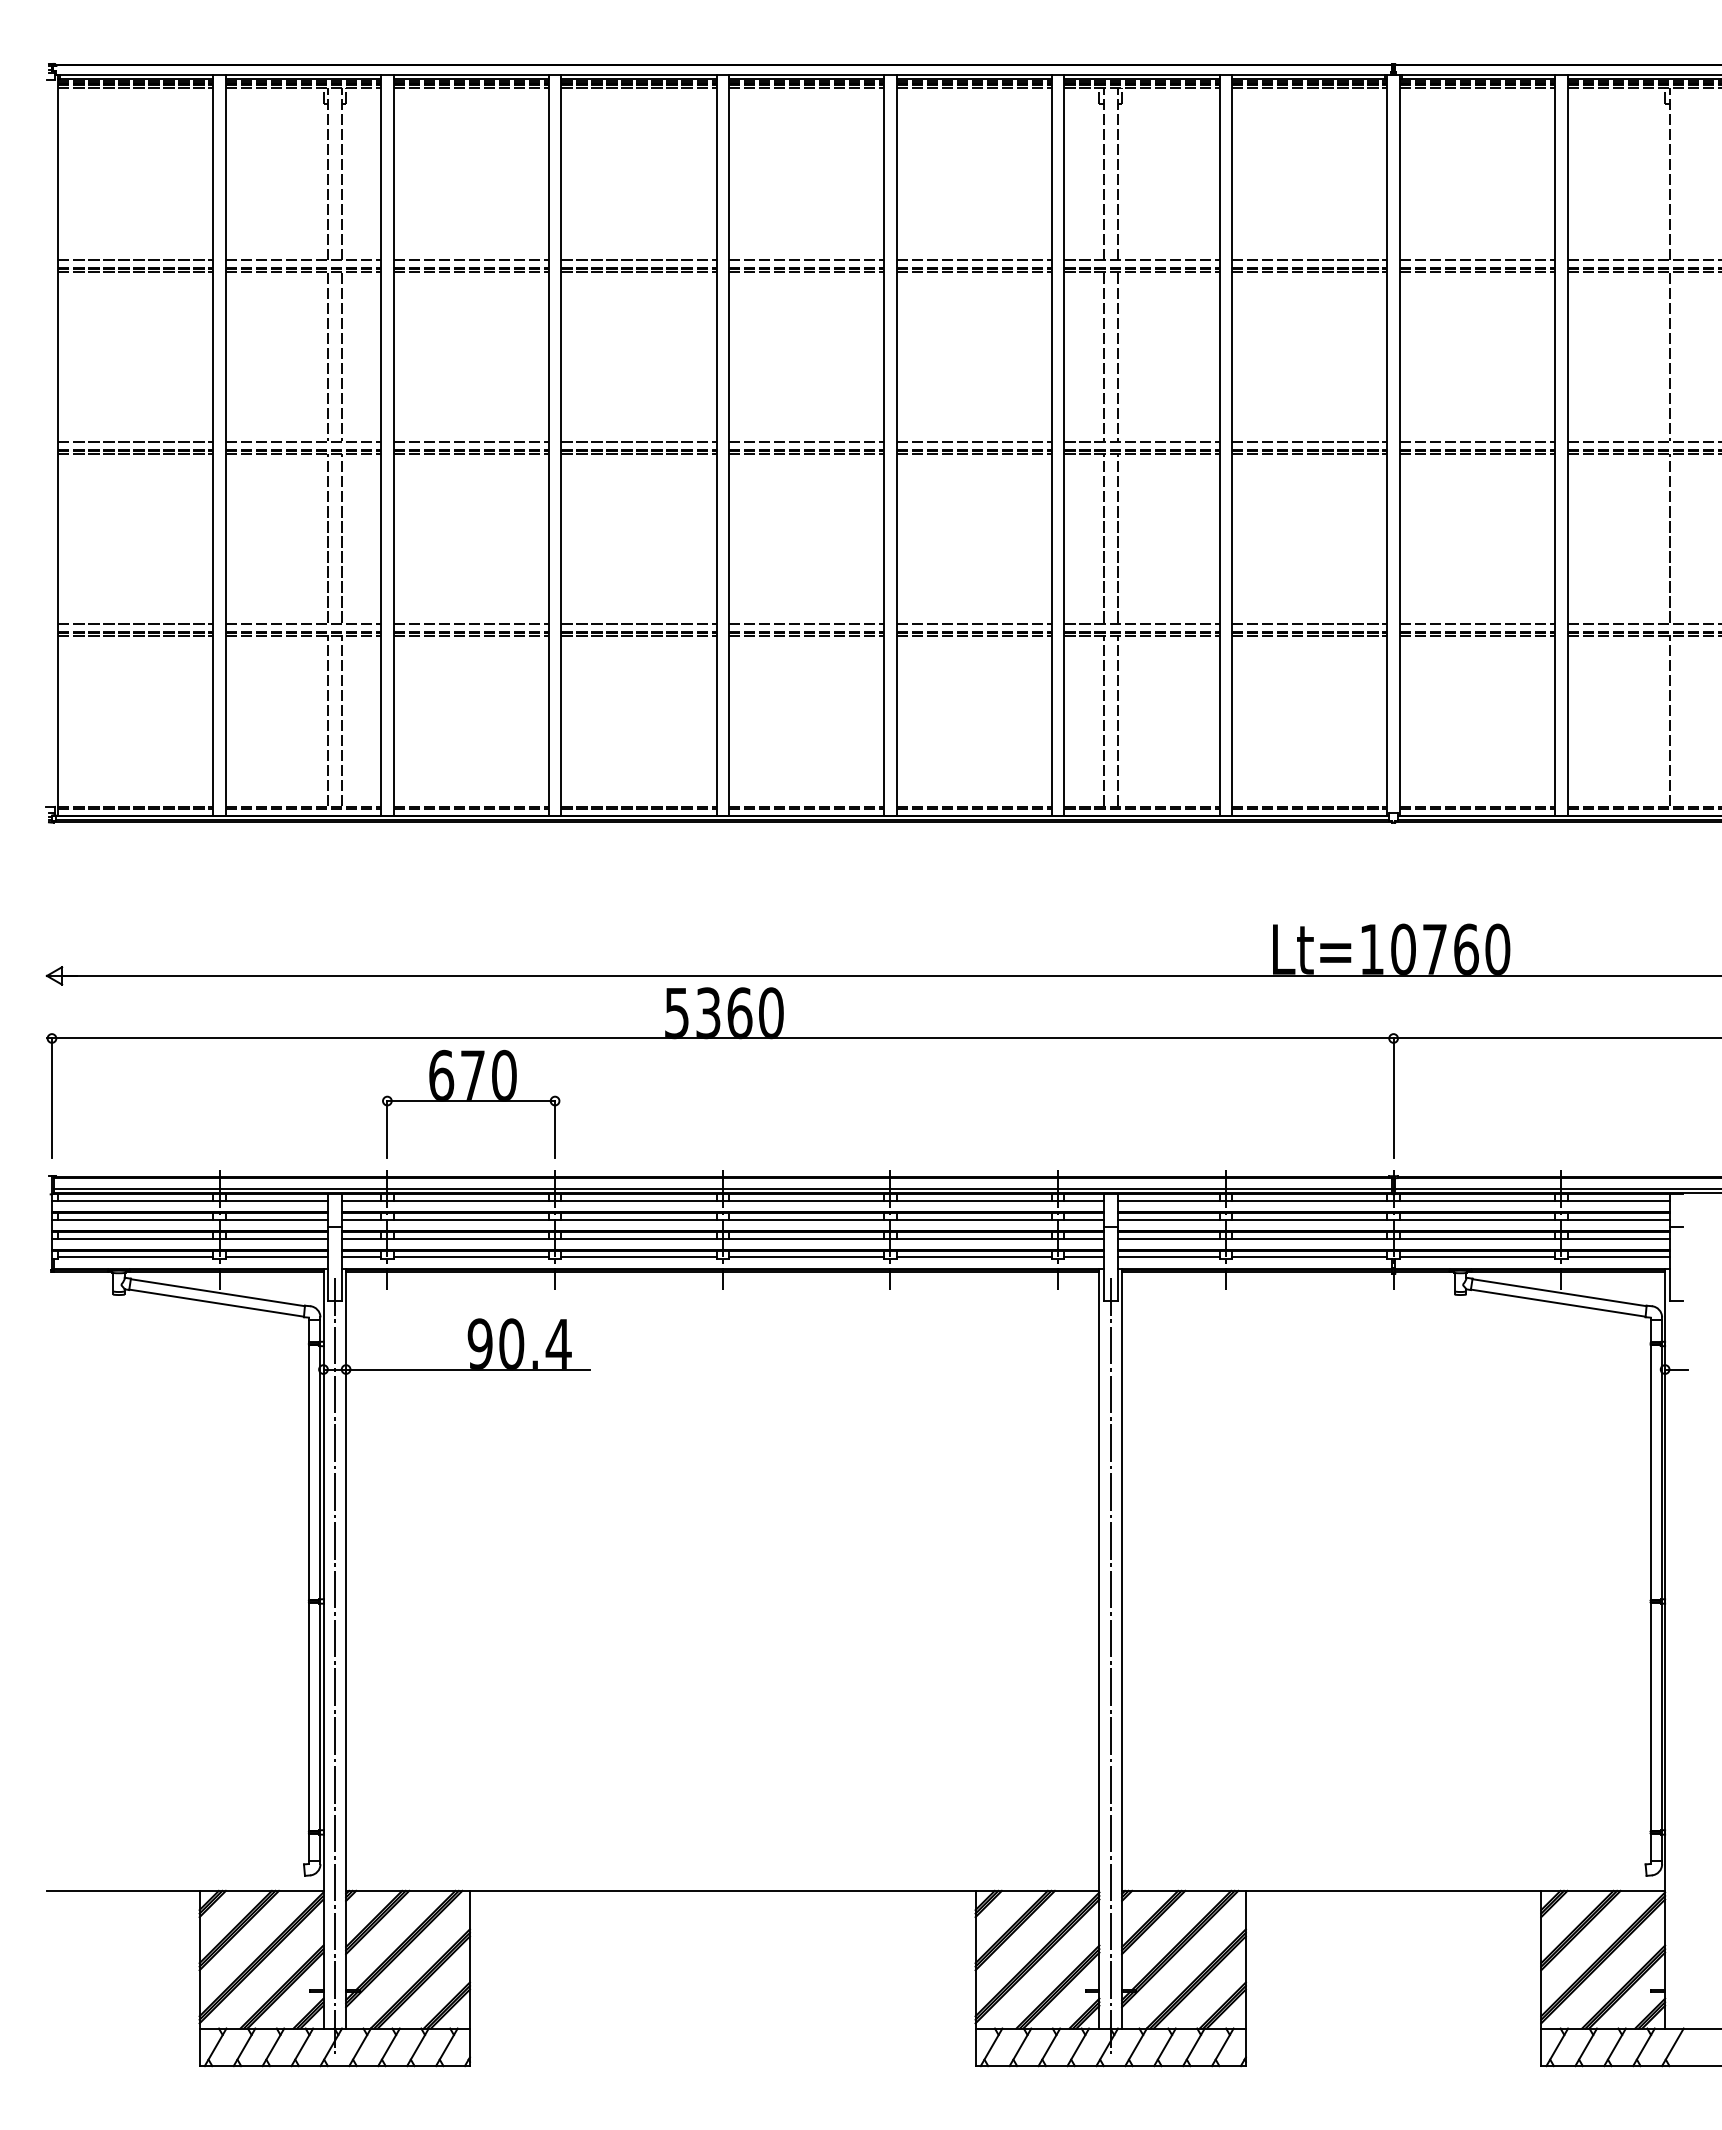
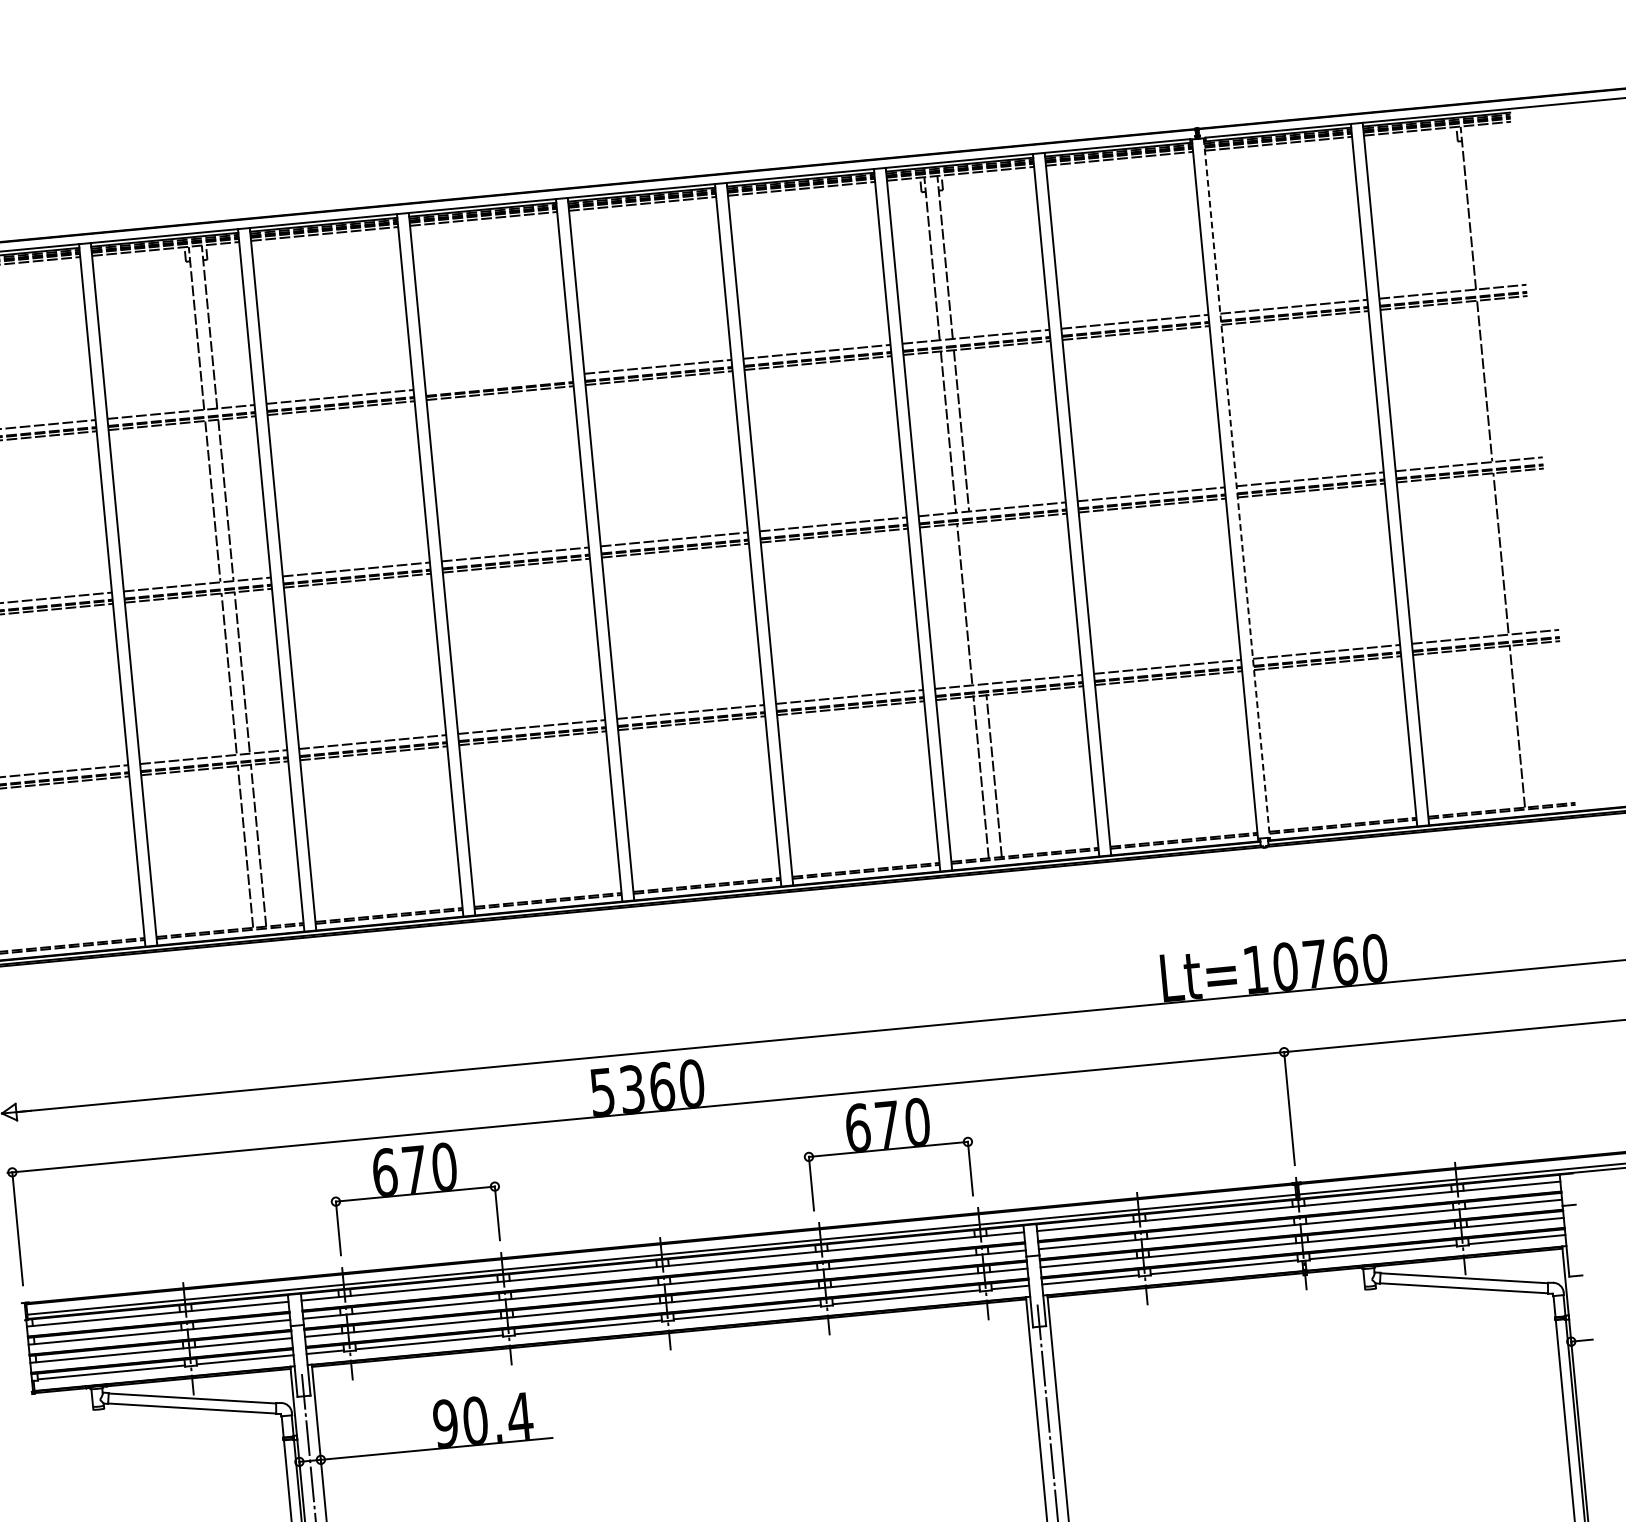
line: (638, 260) -> (498, 382), removed
line: (1399, 445) -> (1236, 489), solid -> dashed
line: (1117, 537) -> (977, 601), removed
part: (970, 1103) -> (888, 1151), added

